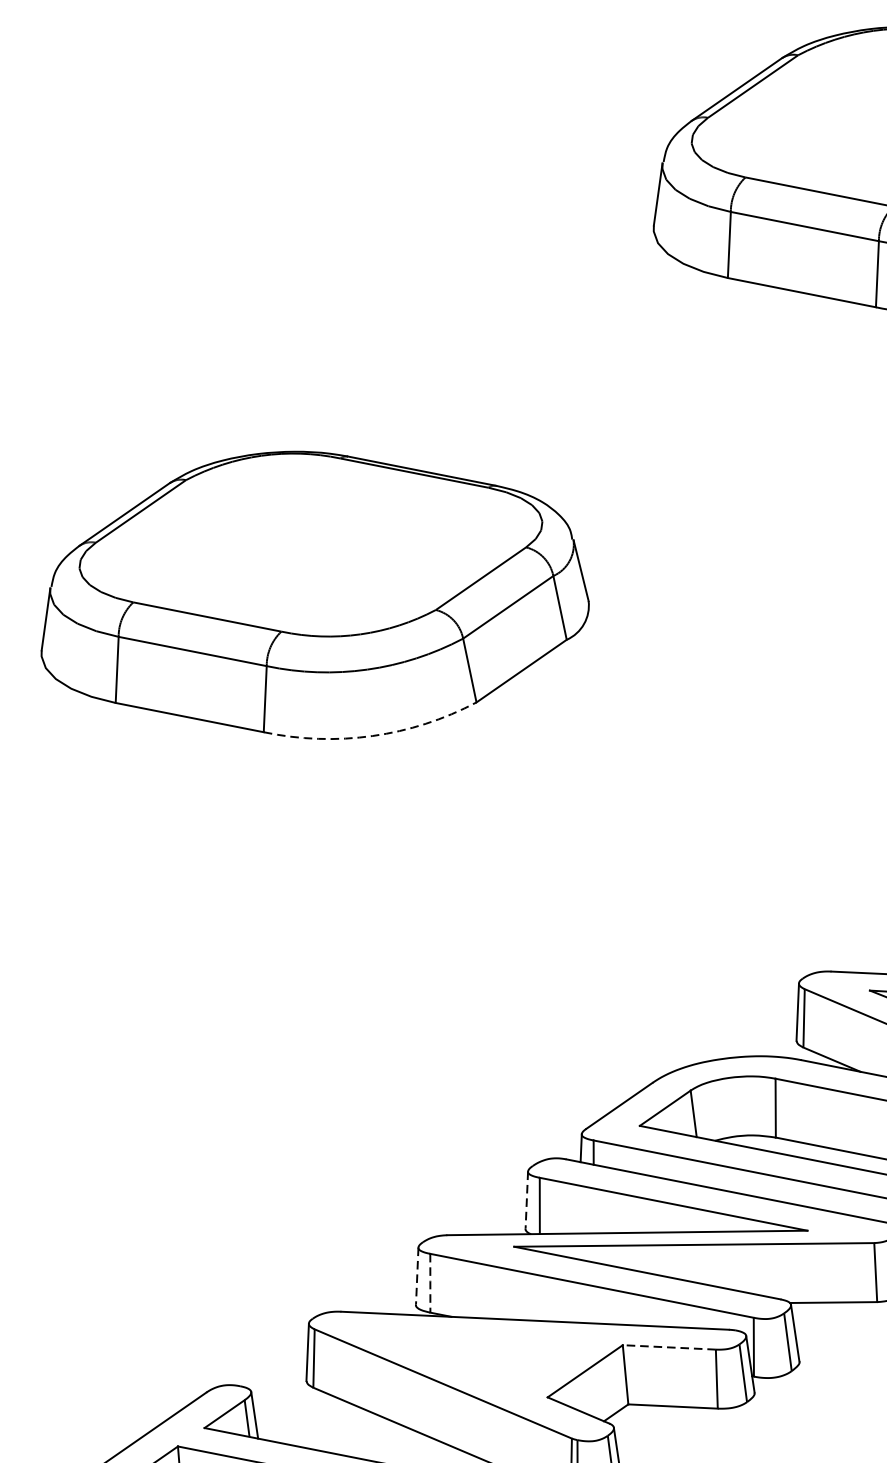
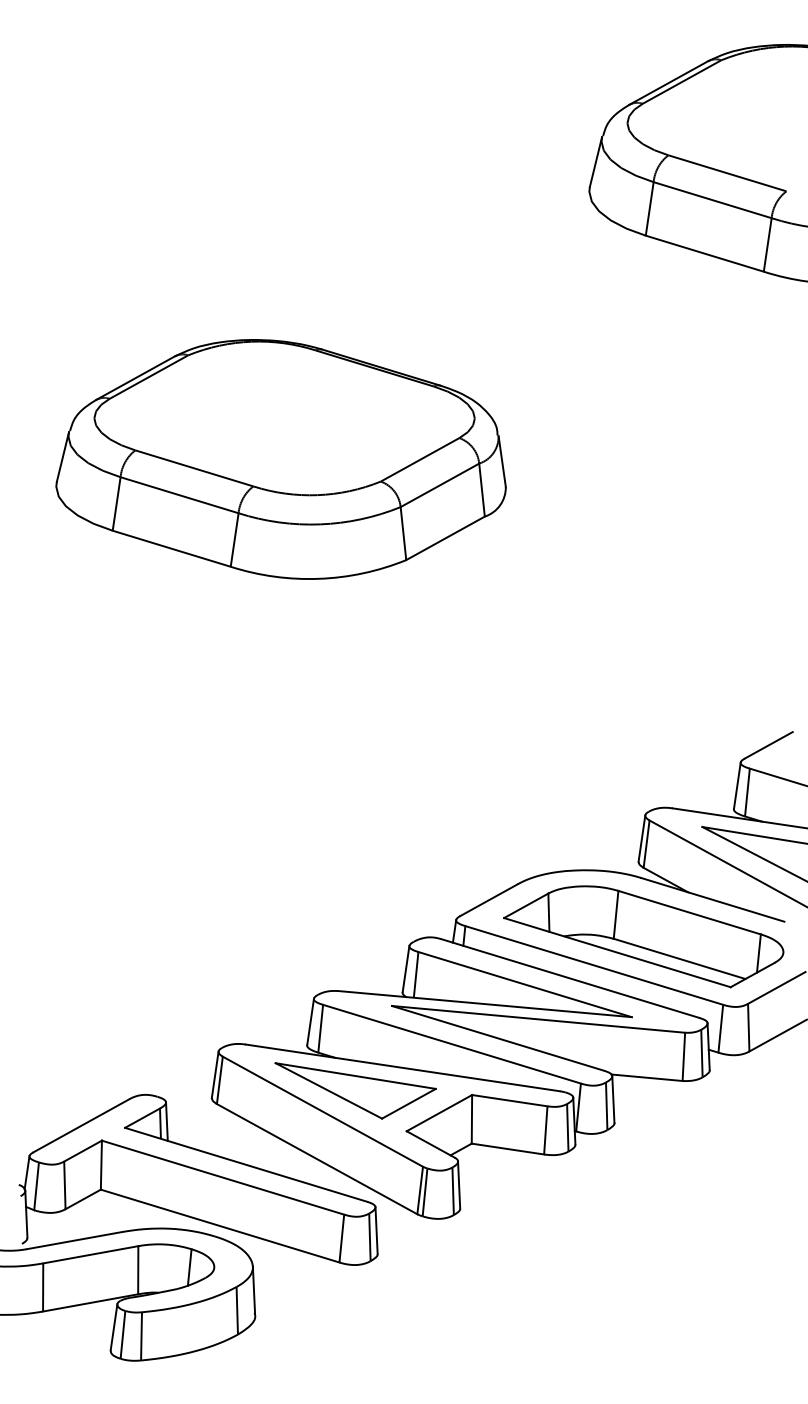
arc: (373, 735) -> (319, 578), dashed -> solid
line: (527, 1200) -> (406, 969), dashed -> solid
line: (417, 1276) -> (310, 1022), dashed -> solid
line: (430, 1282) -> (320, 1028), dashed -> solid
line: (668, 1347) -> (509, 1100), dashed -> solid
part: (480, 1354) -> (355, 1090), added

